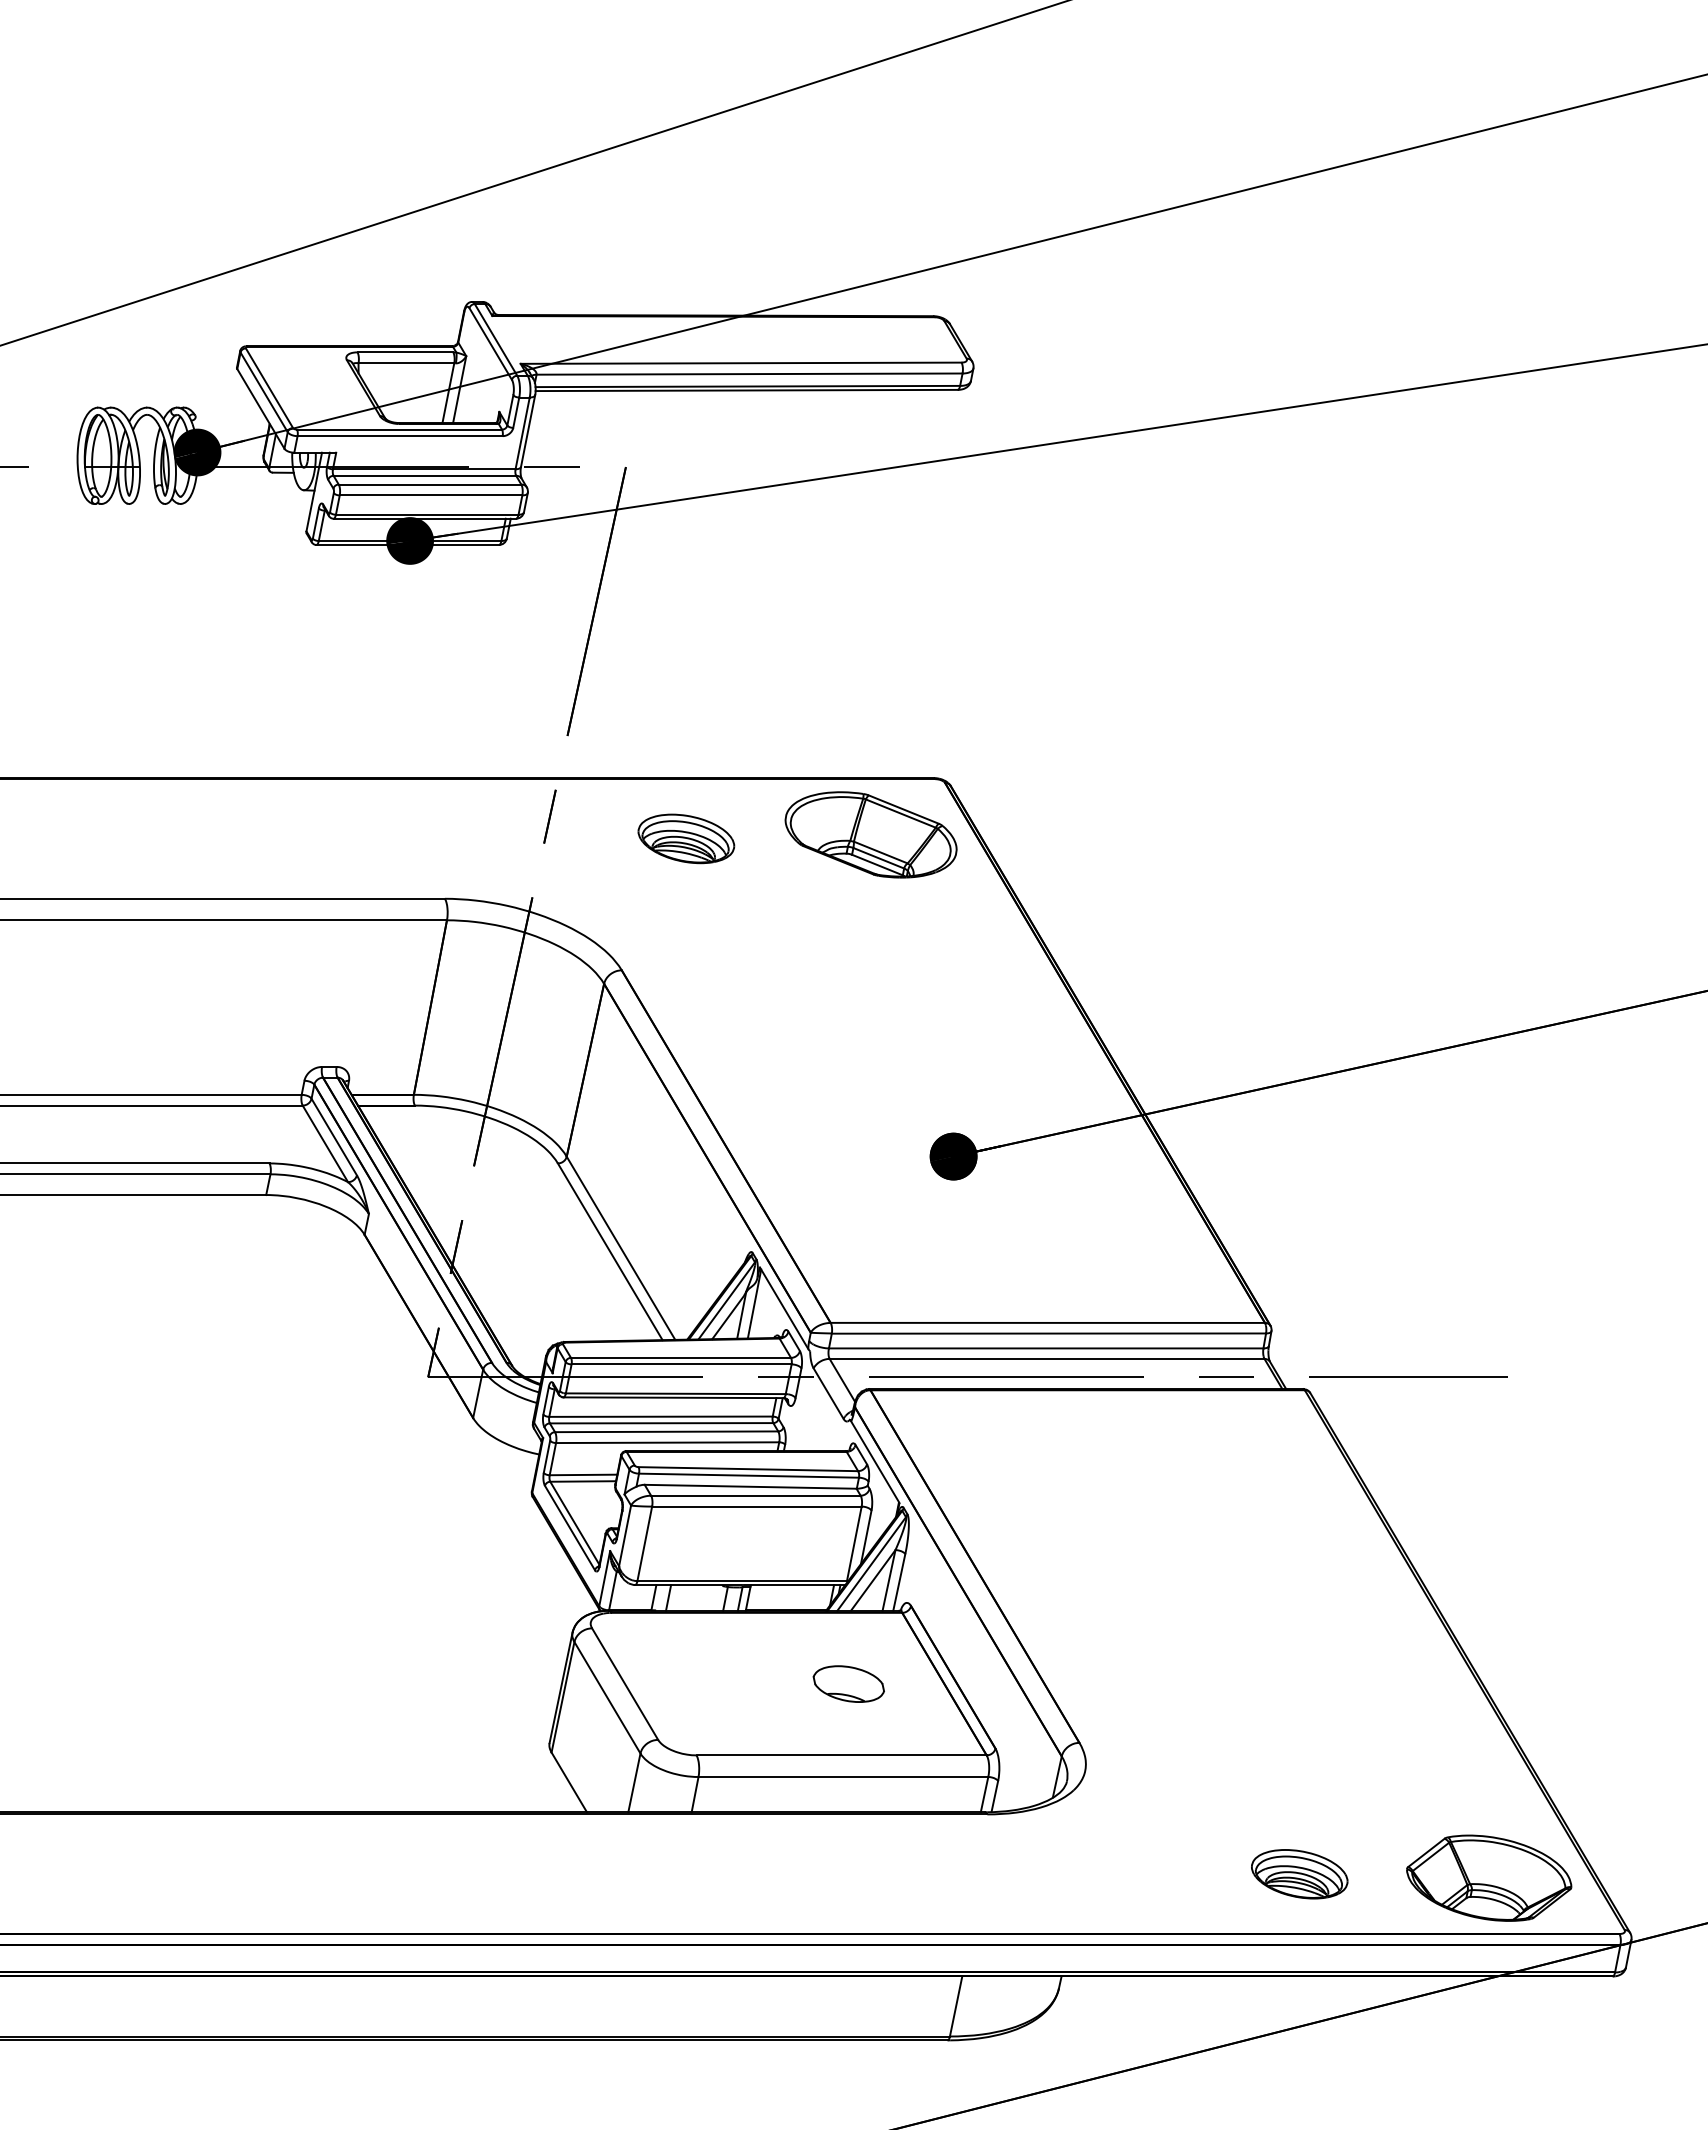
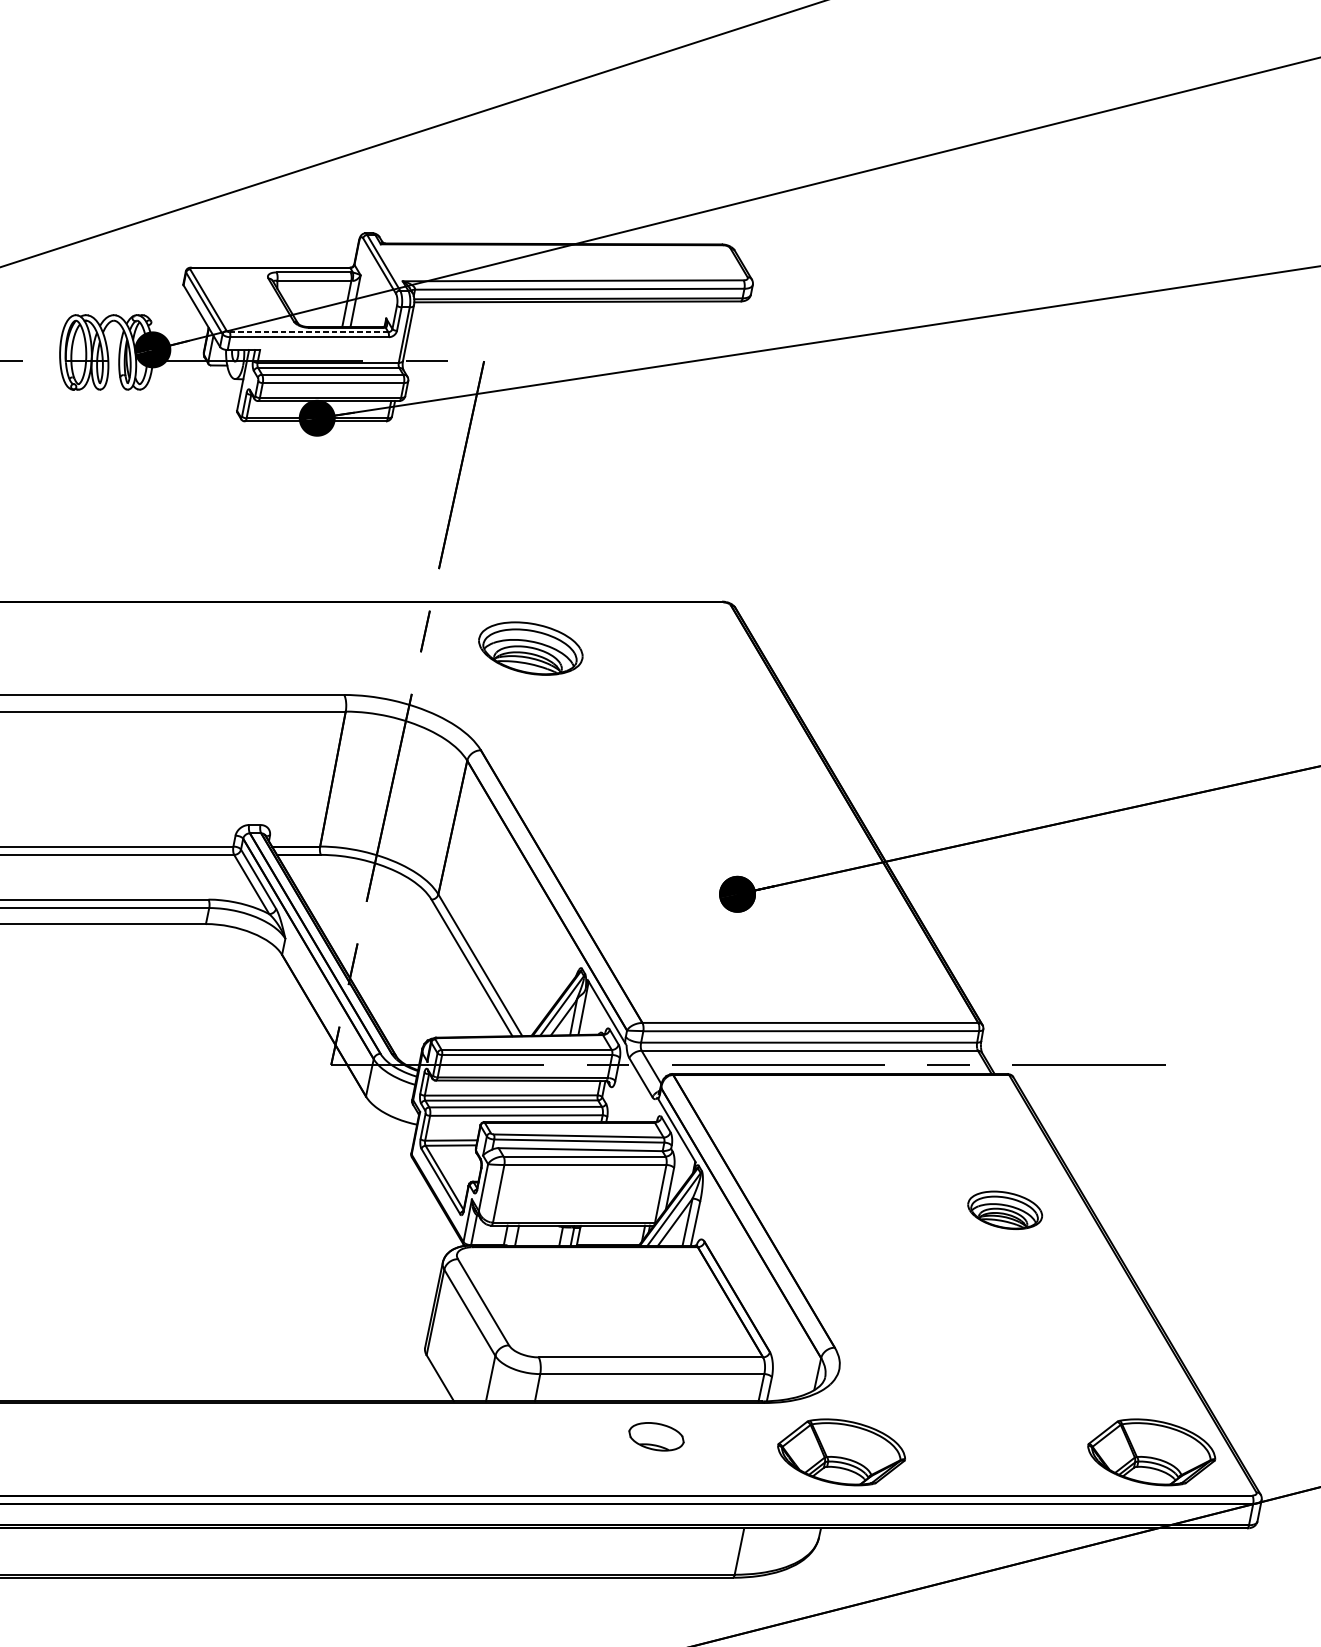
line: (399, 429) -> (309, 332), solid -> dashed
part: (870, 834) -> (673, 645), removed
part: (686, 838) -> (530, 648), size x1.4
part: (848, 1683) -> (656, 1436), moved
part: (1299, 1874) -> (1005, 1210), moved
part: (1088, 1877) -> (841, 1451), added

